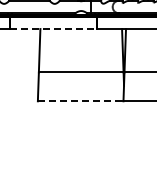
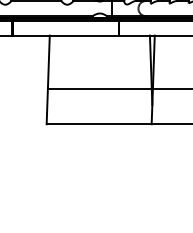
line: (53, 29) -> (65, 36), dashed -> solid
line: (80, 101) -> (98, 124), dashed -> solid

